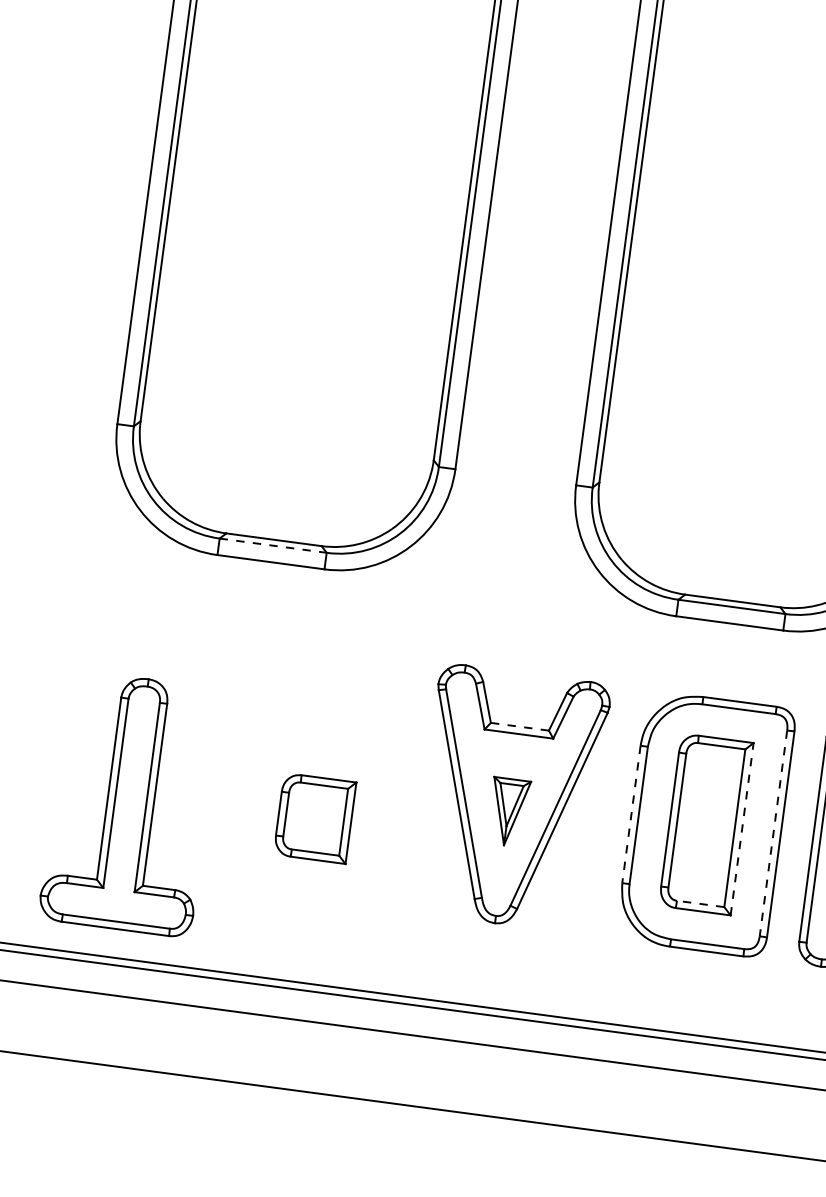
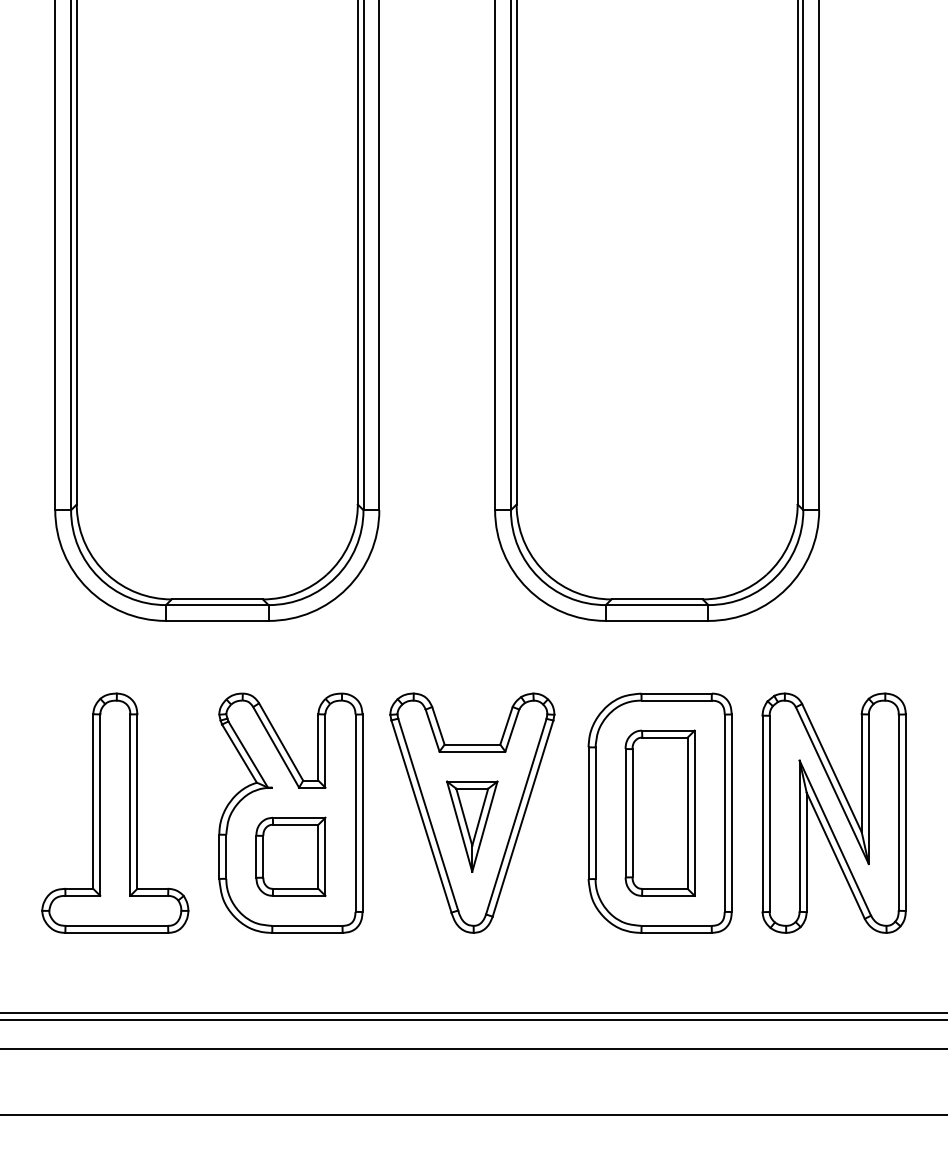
line: (273, 546) -> (217, 605), dashed -> solid
line: (519, 726) -> (472, 744), dashed -> solid
part: (320, 772) -> (290, 812), added
part: (130, 803) -> (115, 812), moved
part: (508, 812) -> (472, 826), size x1.43
line: (631, 814) -> (588, 813), dashed -> solid
line: (741, 829) -> (694, 813), dashed -> solid
line: (773, 833) -> (724, 813), dashed -> solid
line: (700, 903) -> (664, 888), dashed -> solid

